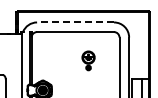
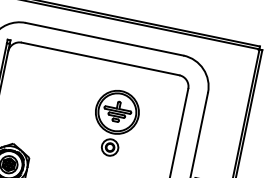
line: (75, 22) -> (104, 39), dashed -> solid
part: (88, 60) -> (114, 122), size x1.67

